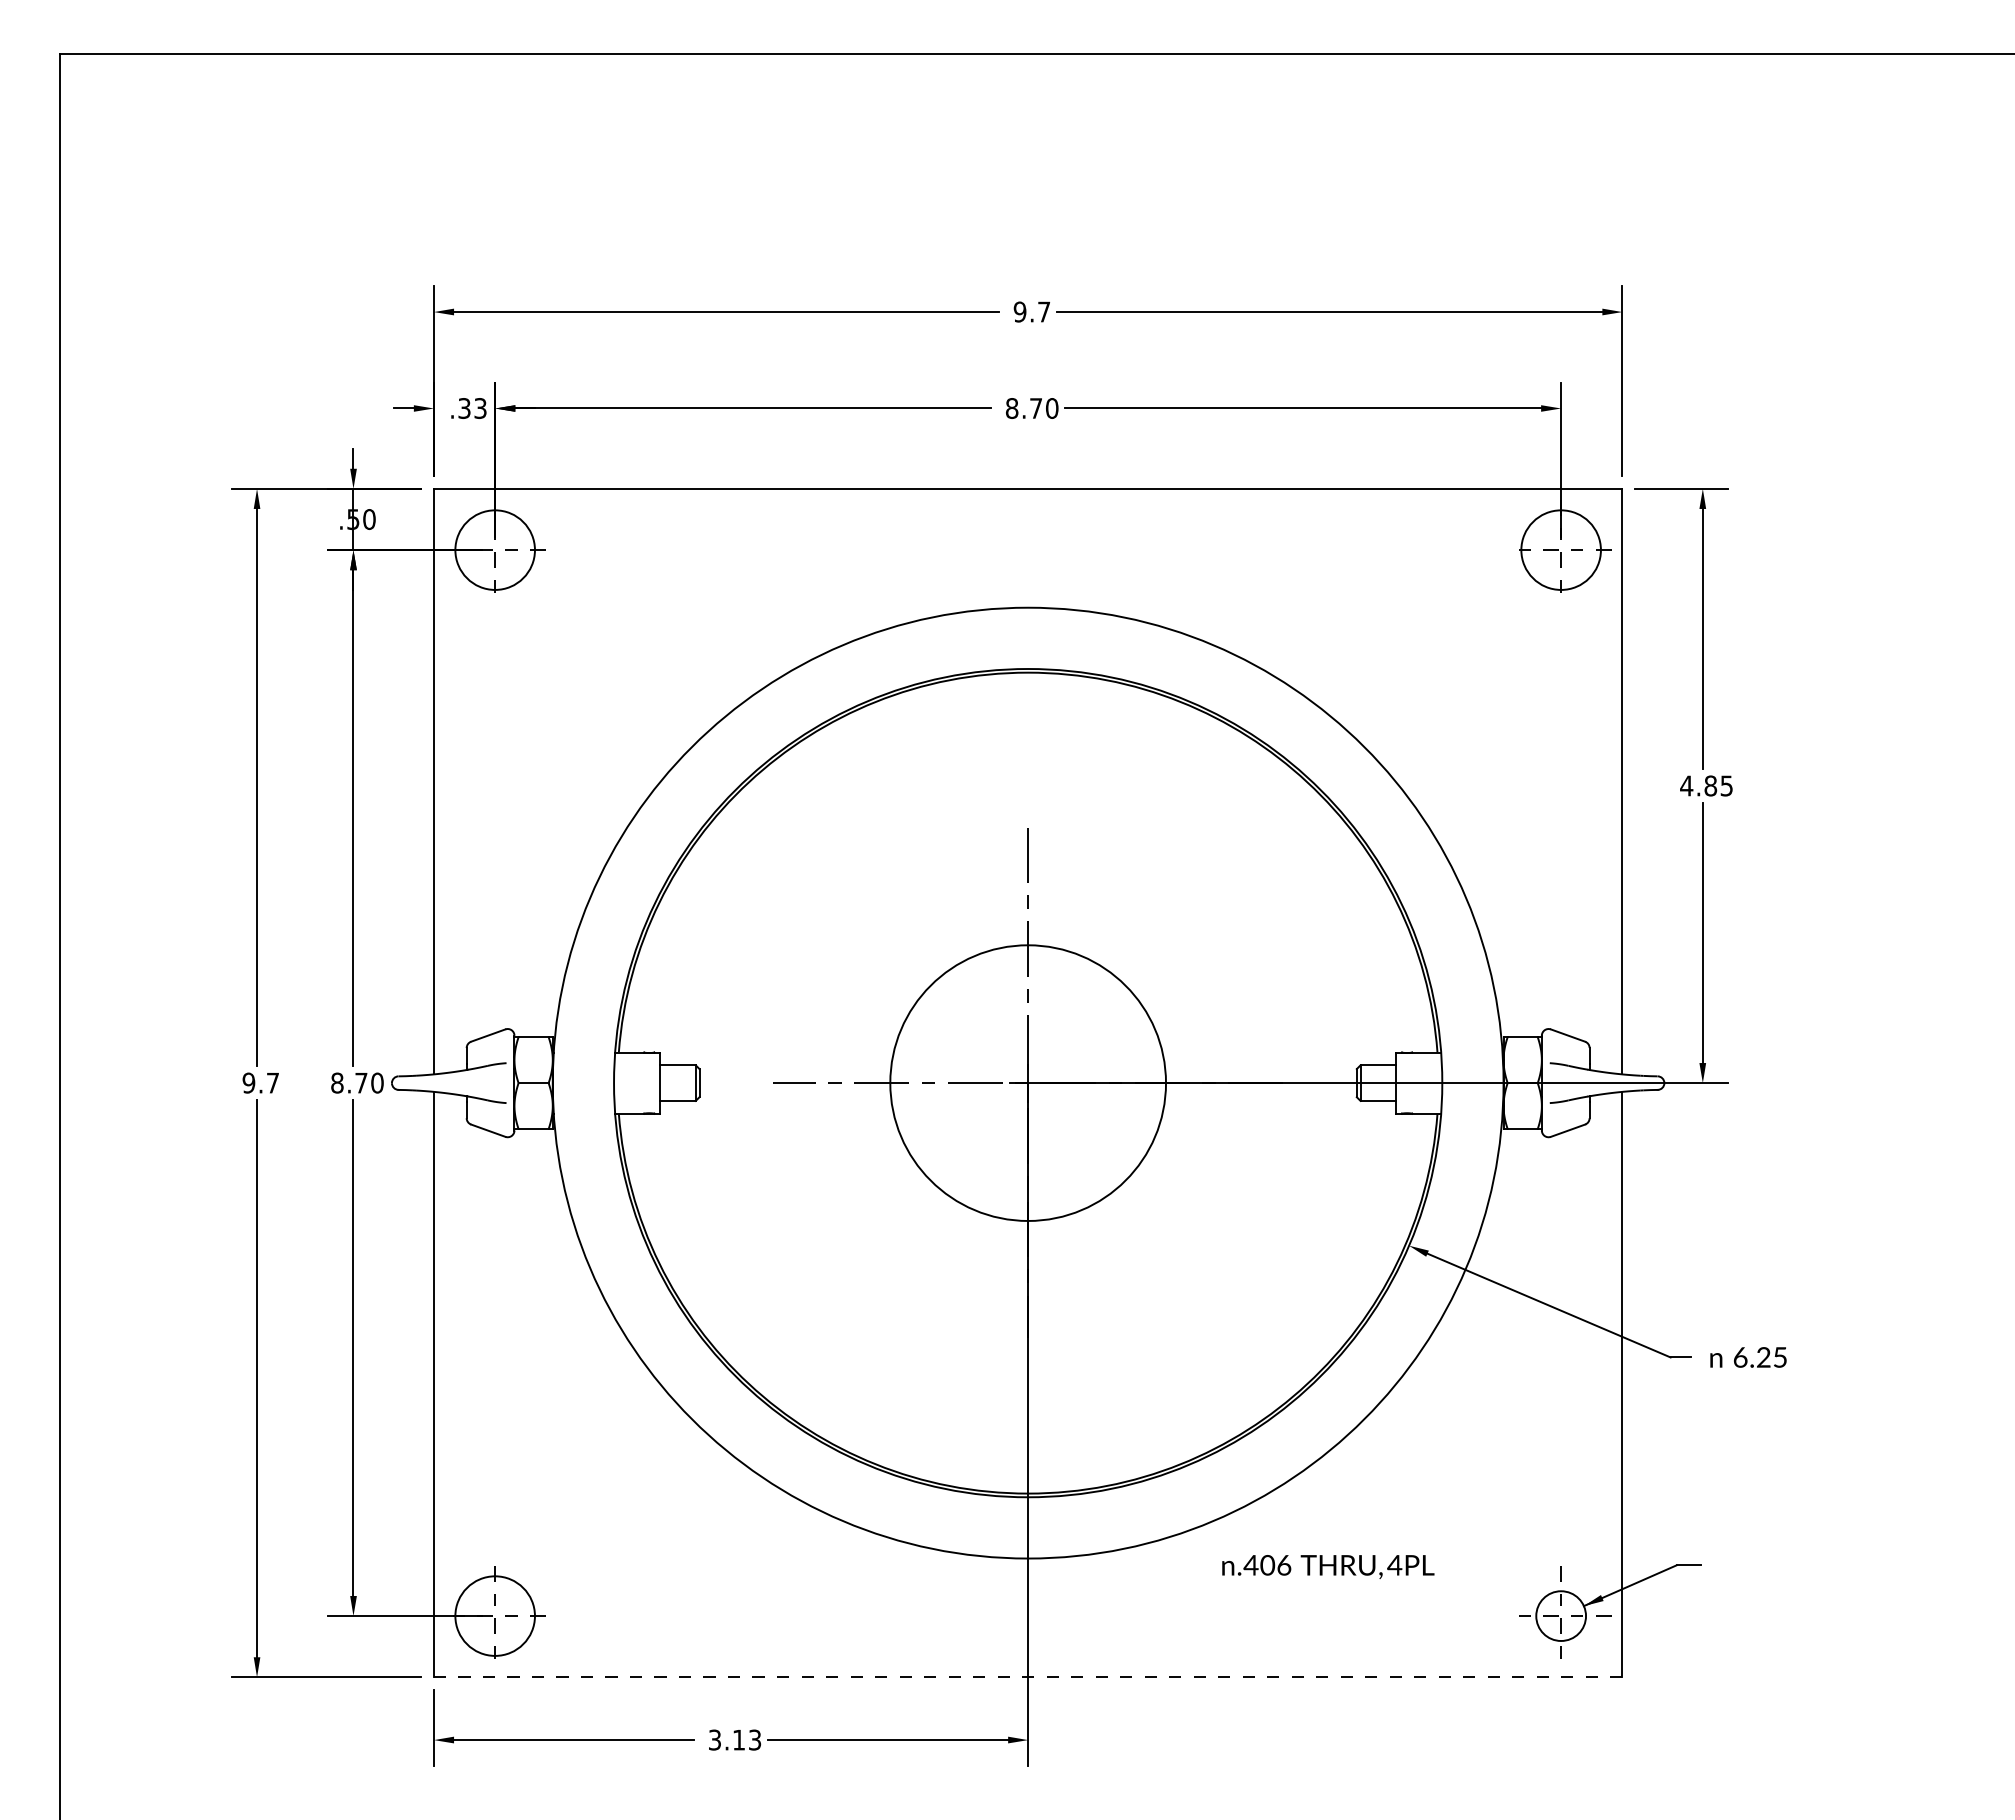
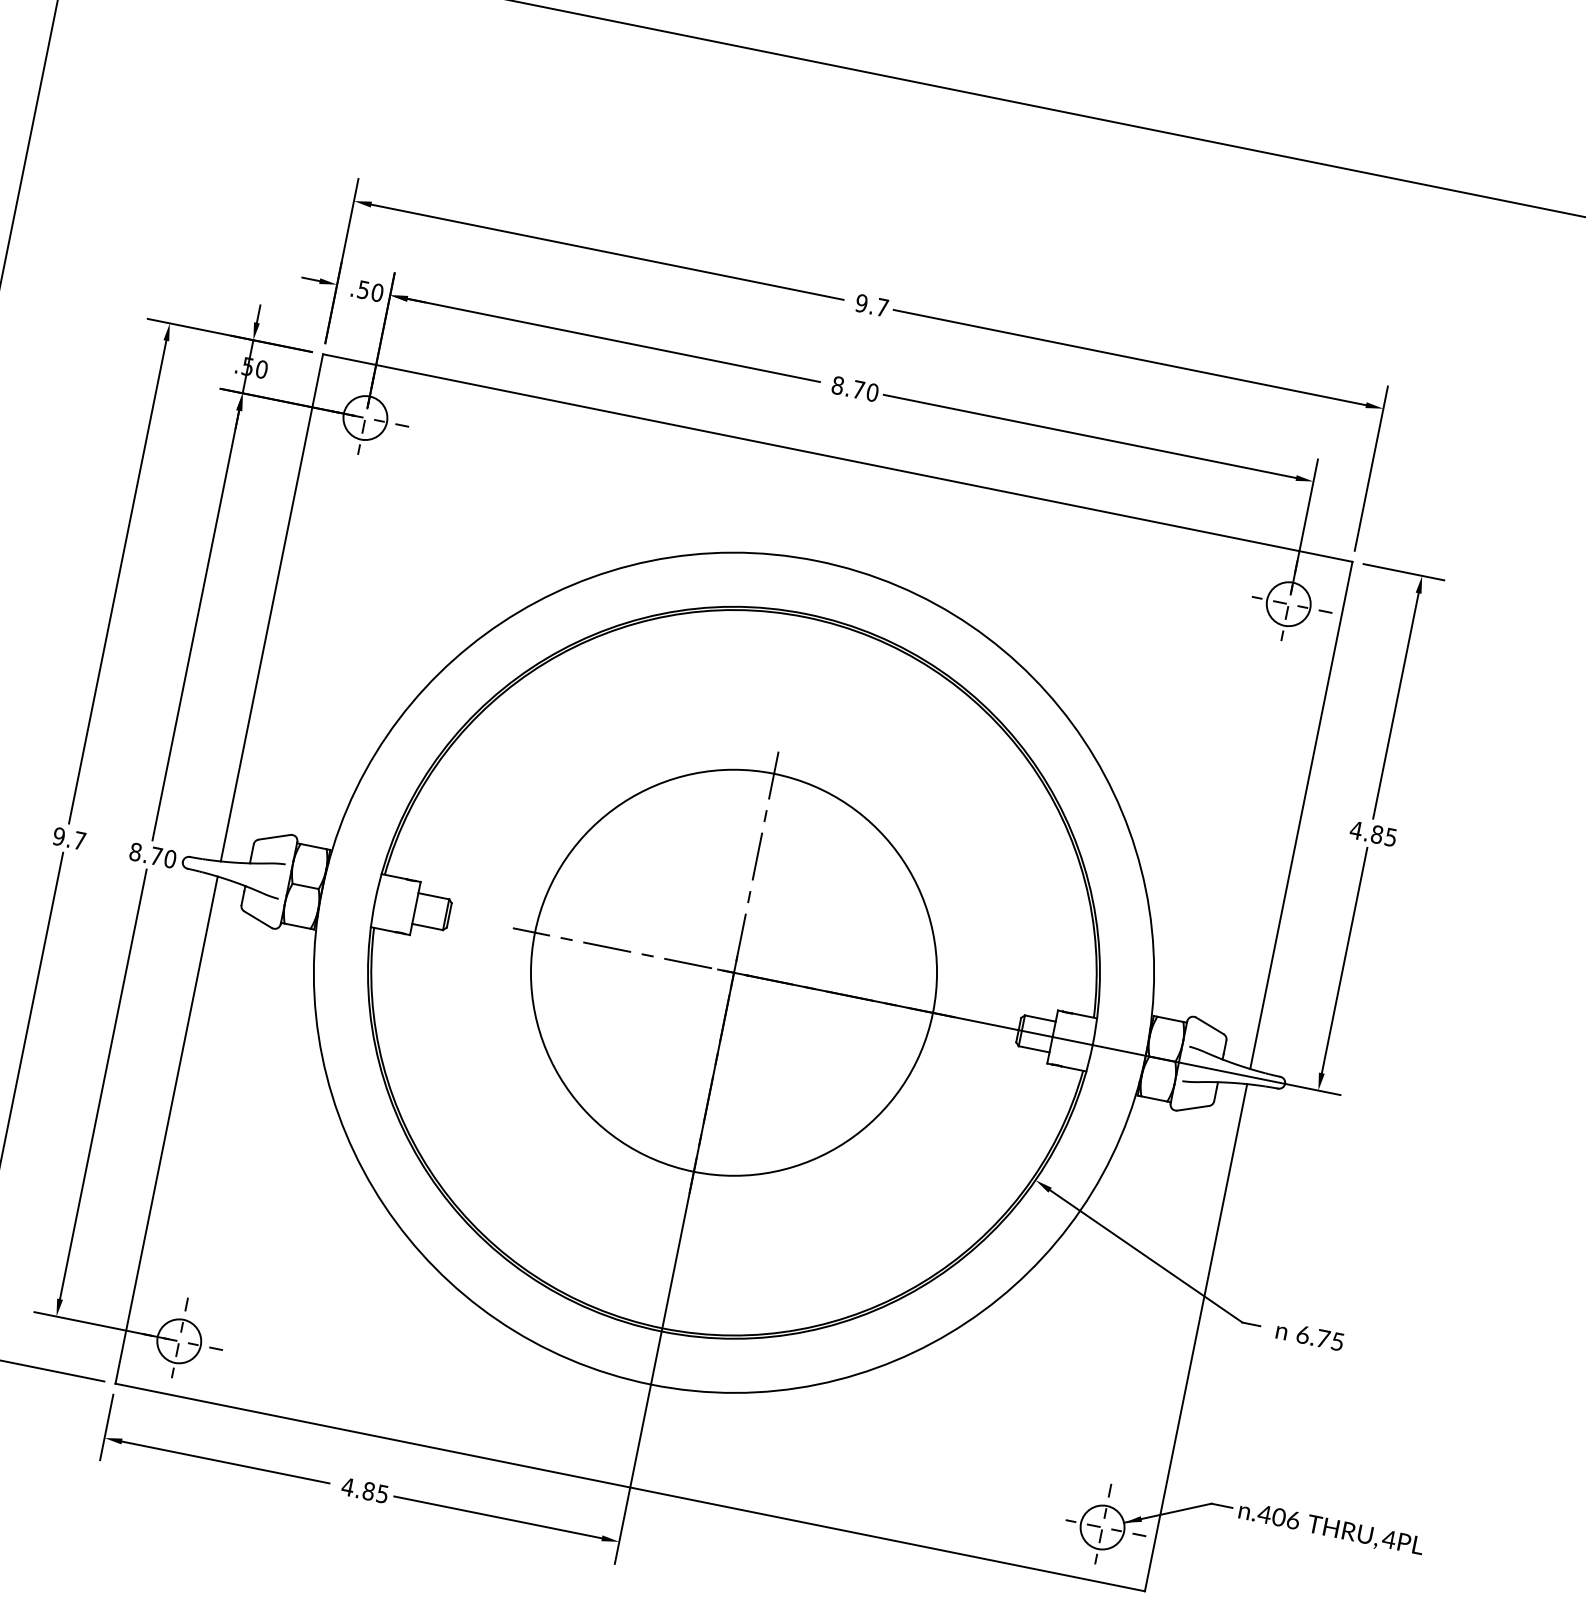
text: (472, 408) -> (370, 291), .33 -> .50
circle: (495, 550) -> (365, 418), size x0.62
circle: (1561, 550) -> (1288, 604), size x0.62
circle: (1027, 1082) -> (733, 972), size x1.67
text: (1763, 1357) -> (1323, 1338), 6.25 -> 6.75
text: (1328, 1566) -> (1331, 1528), moved
circle: (495, 1615) -> (179, 1340), size x0.62
line: (1027, 1677) -> (629, 1487), dashed -> solid
text: (734, 1739) -> (365, 1490), 3.13 -> 4.85

